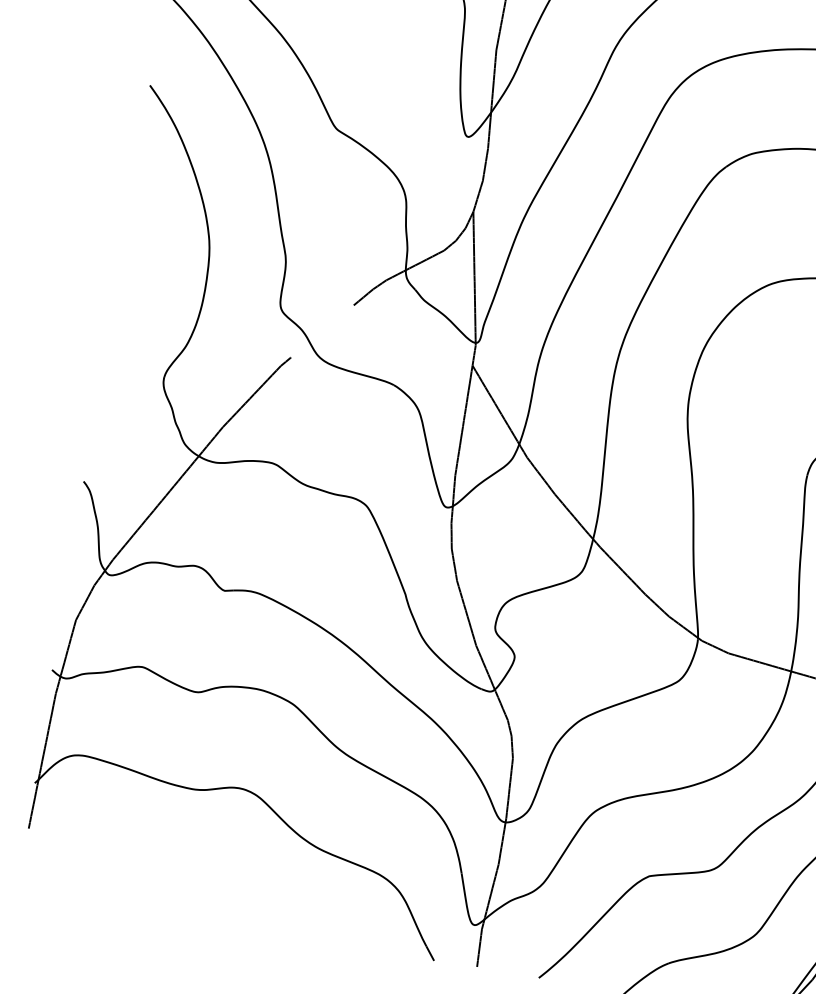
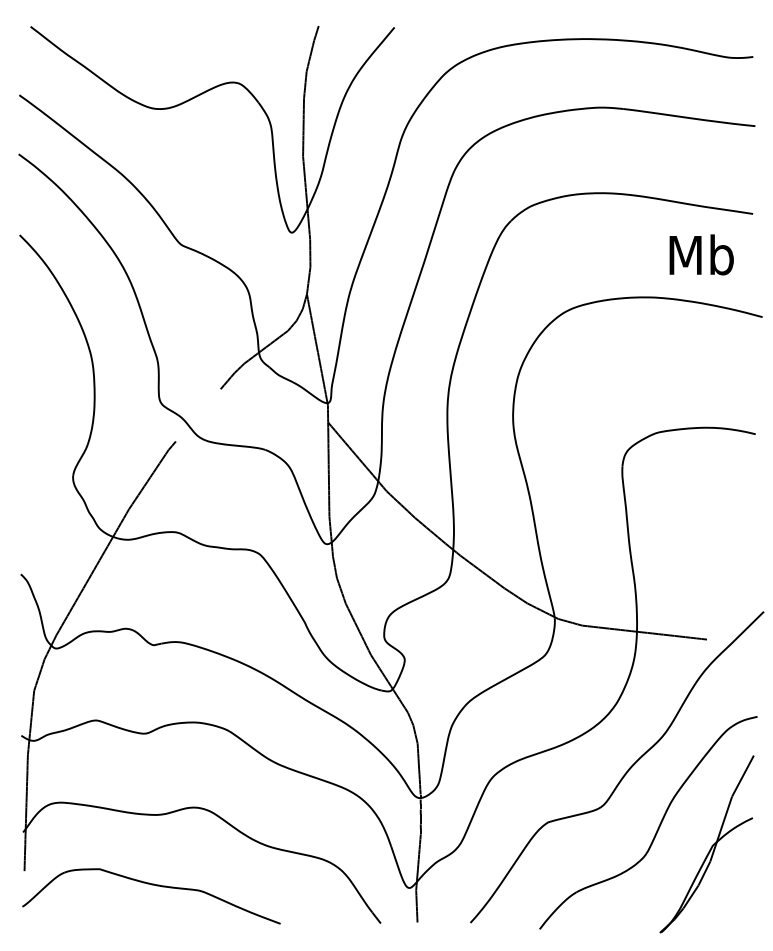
part: (174, 870) -> (151, 885), added

